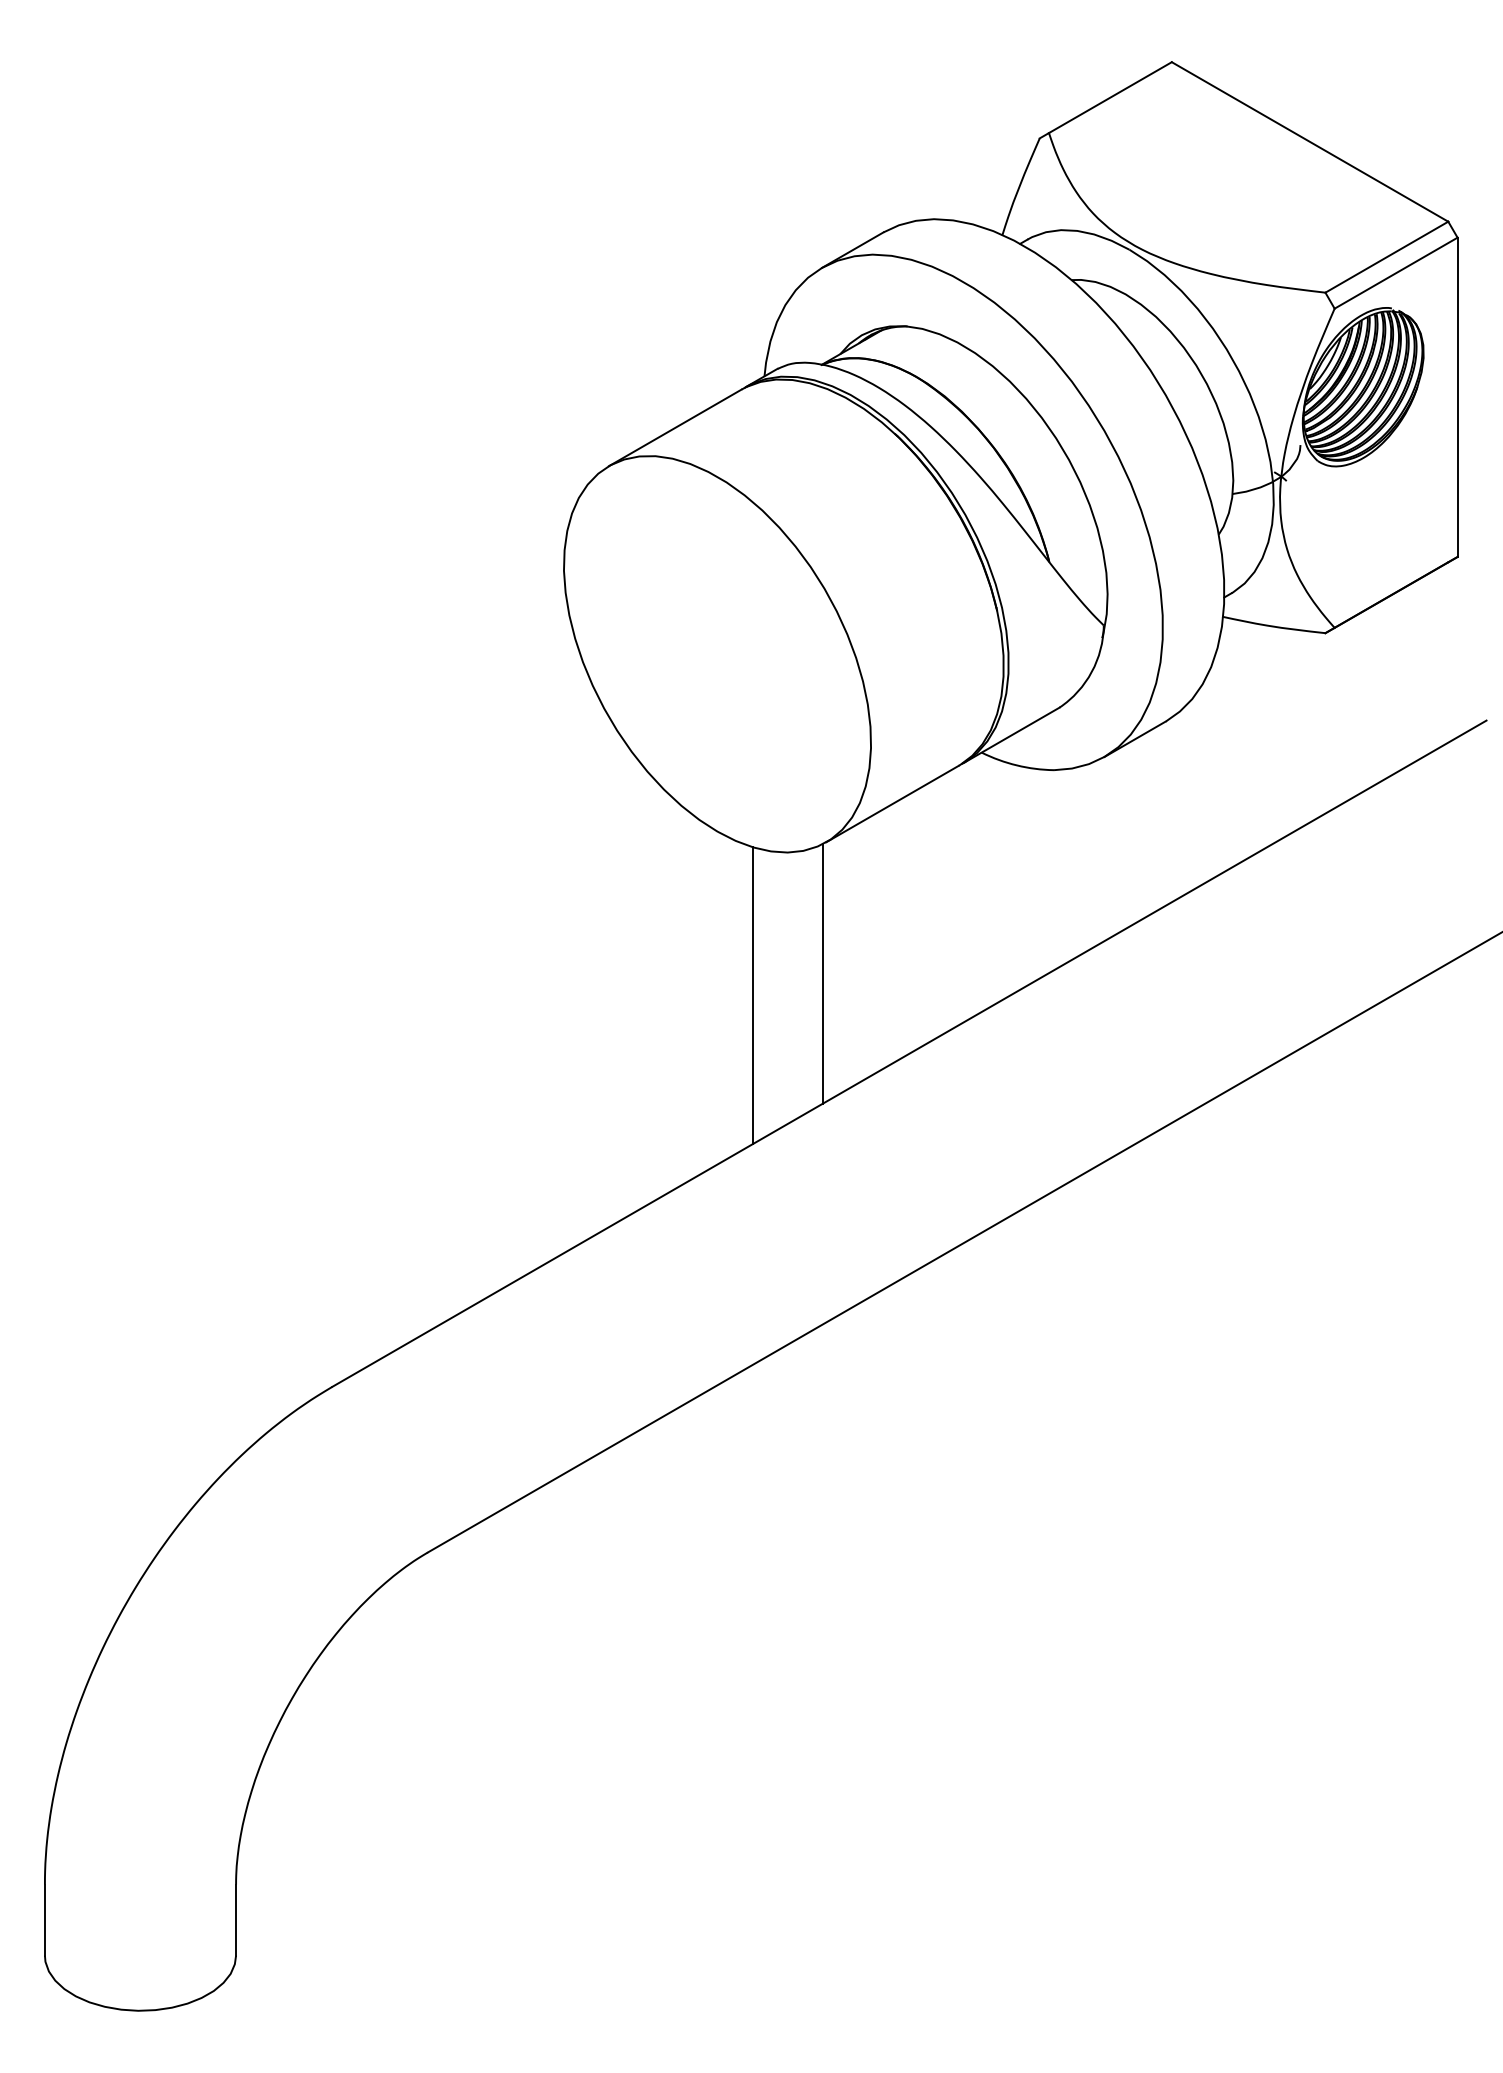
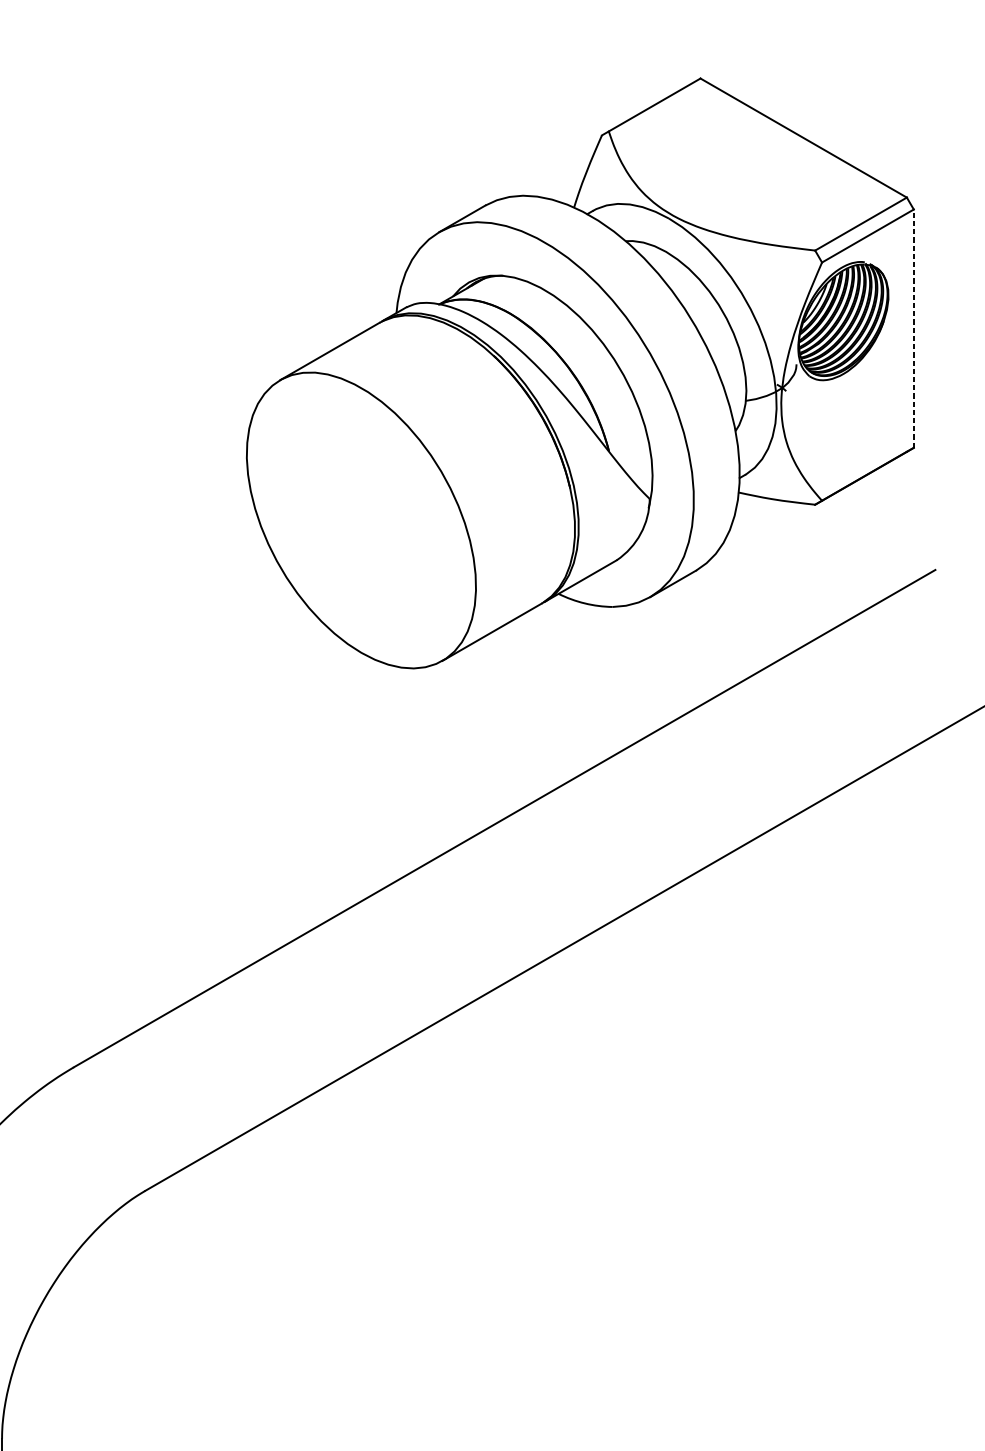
line: (1457, 397) -> (913, 328), solid -> dashed
line: (822, 973) -> (439, 758), removed
line: (753, 995) -> (388, 775), removed

